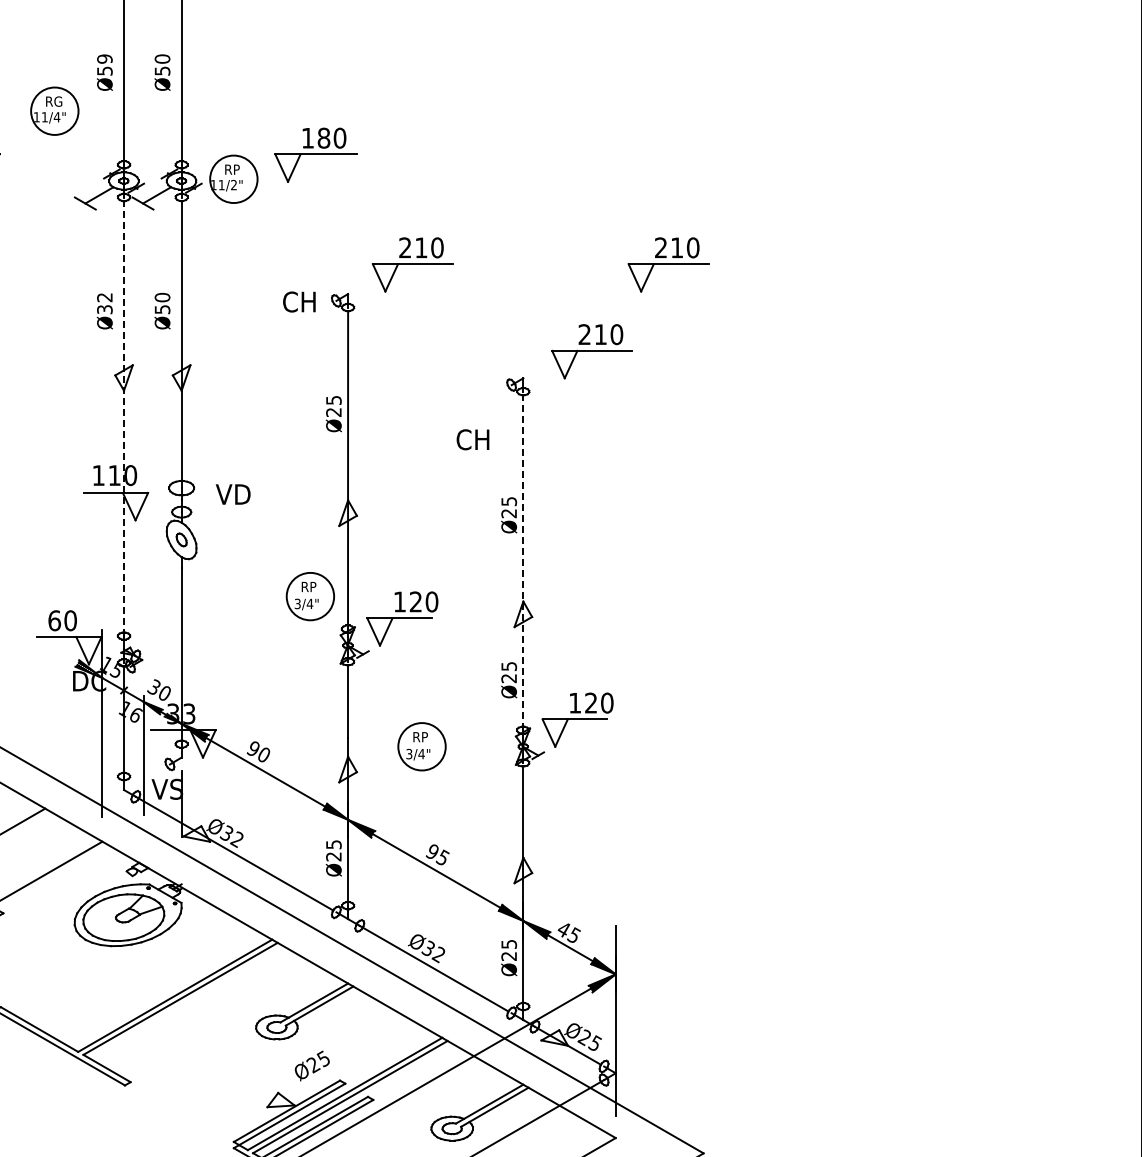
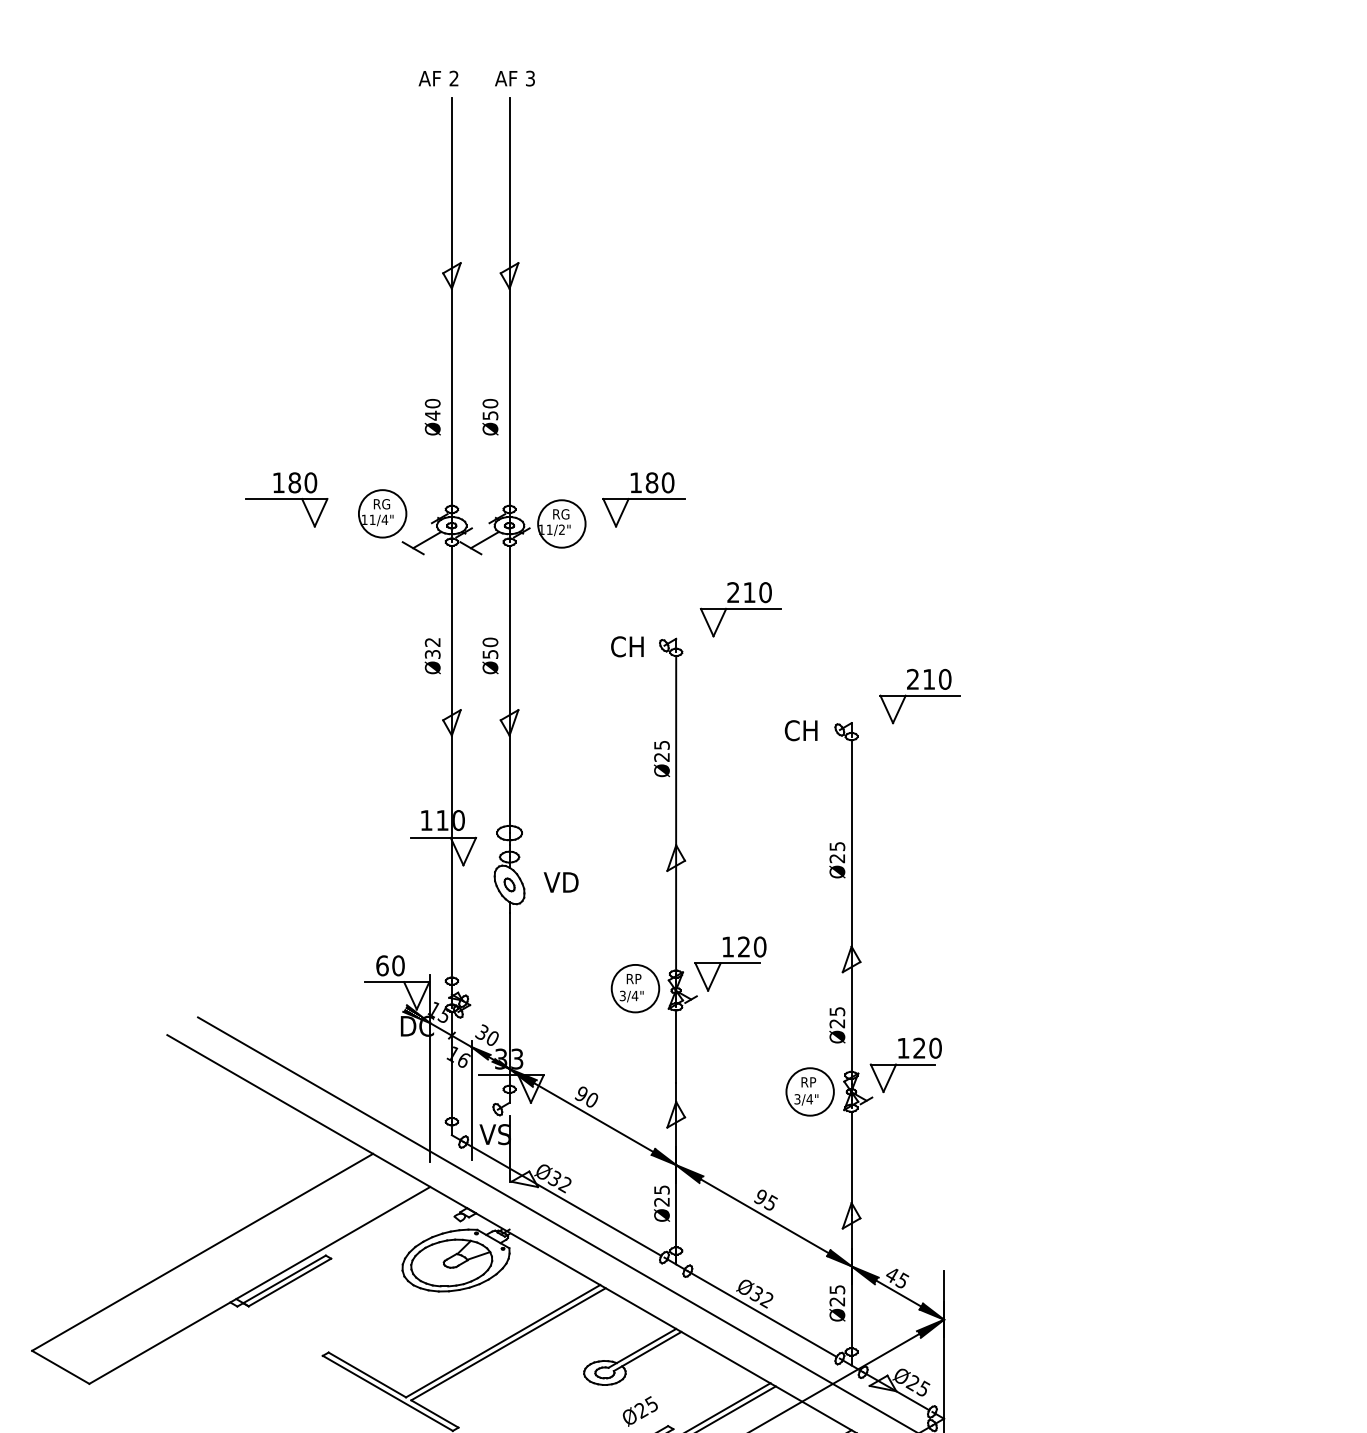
text: (104, 64) -> (432, 409), Ø59 -> Ø40
part: (54, 110) -> (382, 513), moved
text: (237, 169) -> (565, 514), RP -> RG
part: (668, 264) -> (996, 609), removed
line: (123, 418) -> (451, 763), dashed -> solid
text: (472, 439) -> (800, 730), moved
text: (232, 494) -> (560, 882), moved
line: (523, 562) -> (851, 907), dashed -> solid
part: (310, 596) -> (635, 988), moved
part: (421, 746) -> (809, 1091), moved

